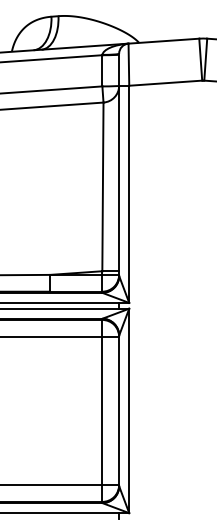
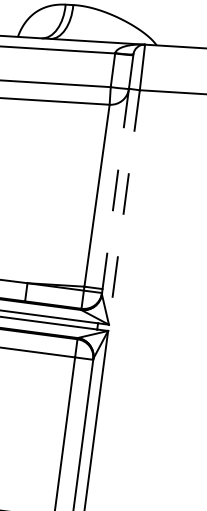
line: (119, 180) -> (115, 191), solid -> dashed
line: (129, 194) -> (124, 207), solid -> dashed

